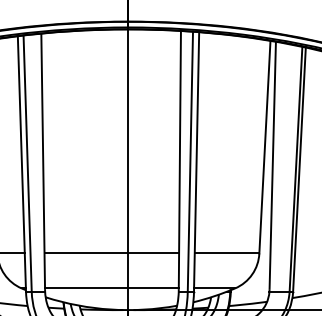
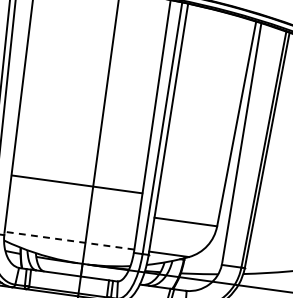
line: (111, 253) -> (76, 184), moved
line: (111, 288) -> (69, 240), solid -> dashed

